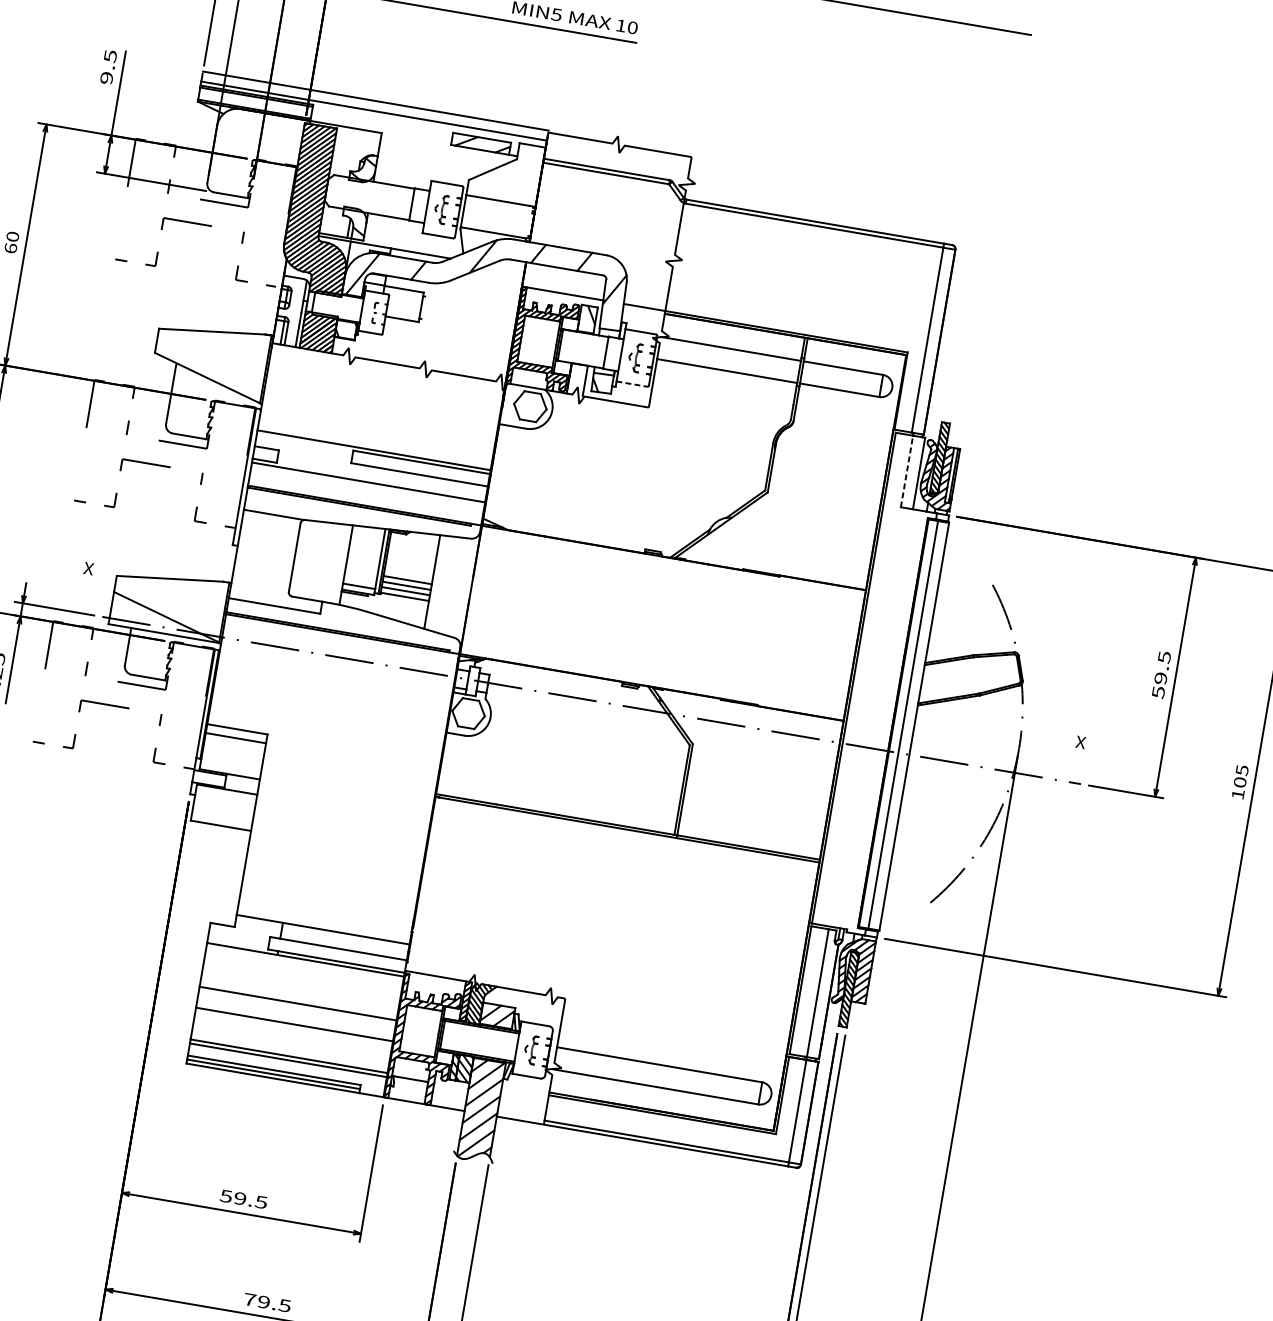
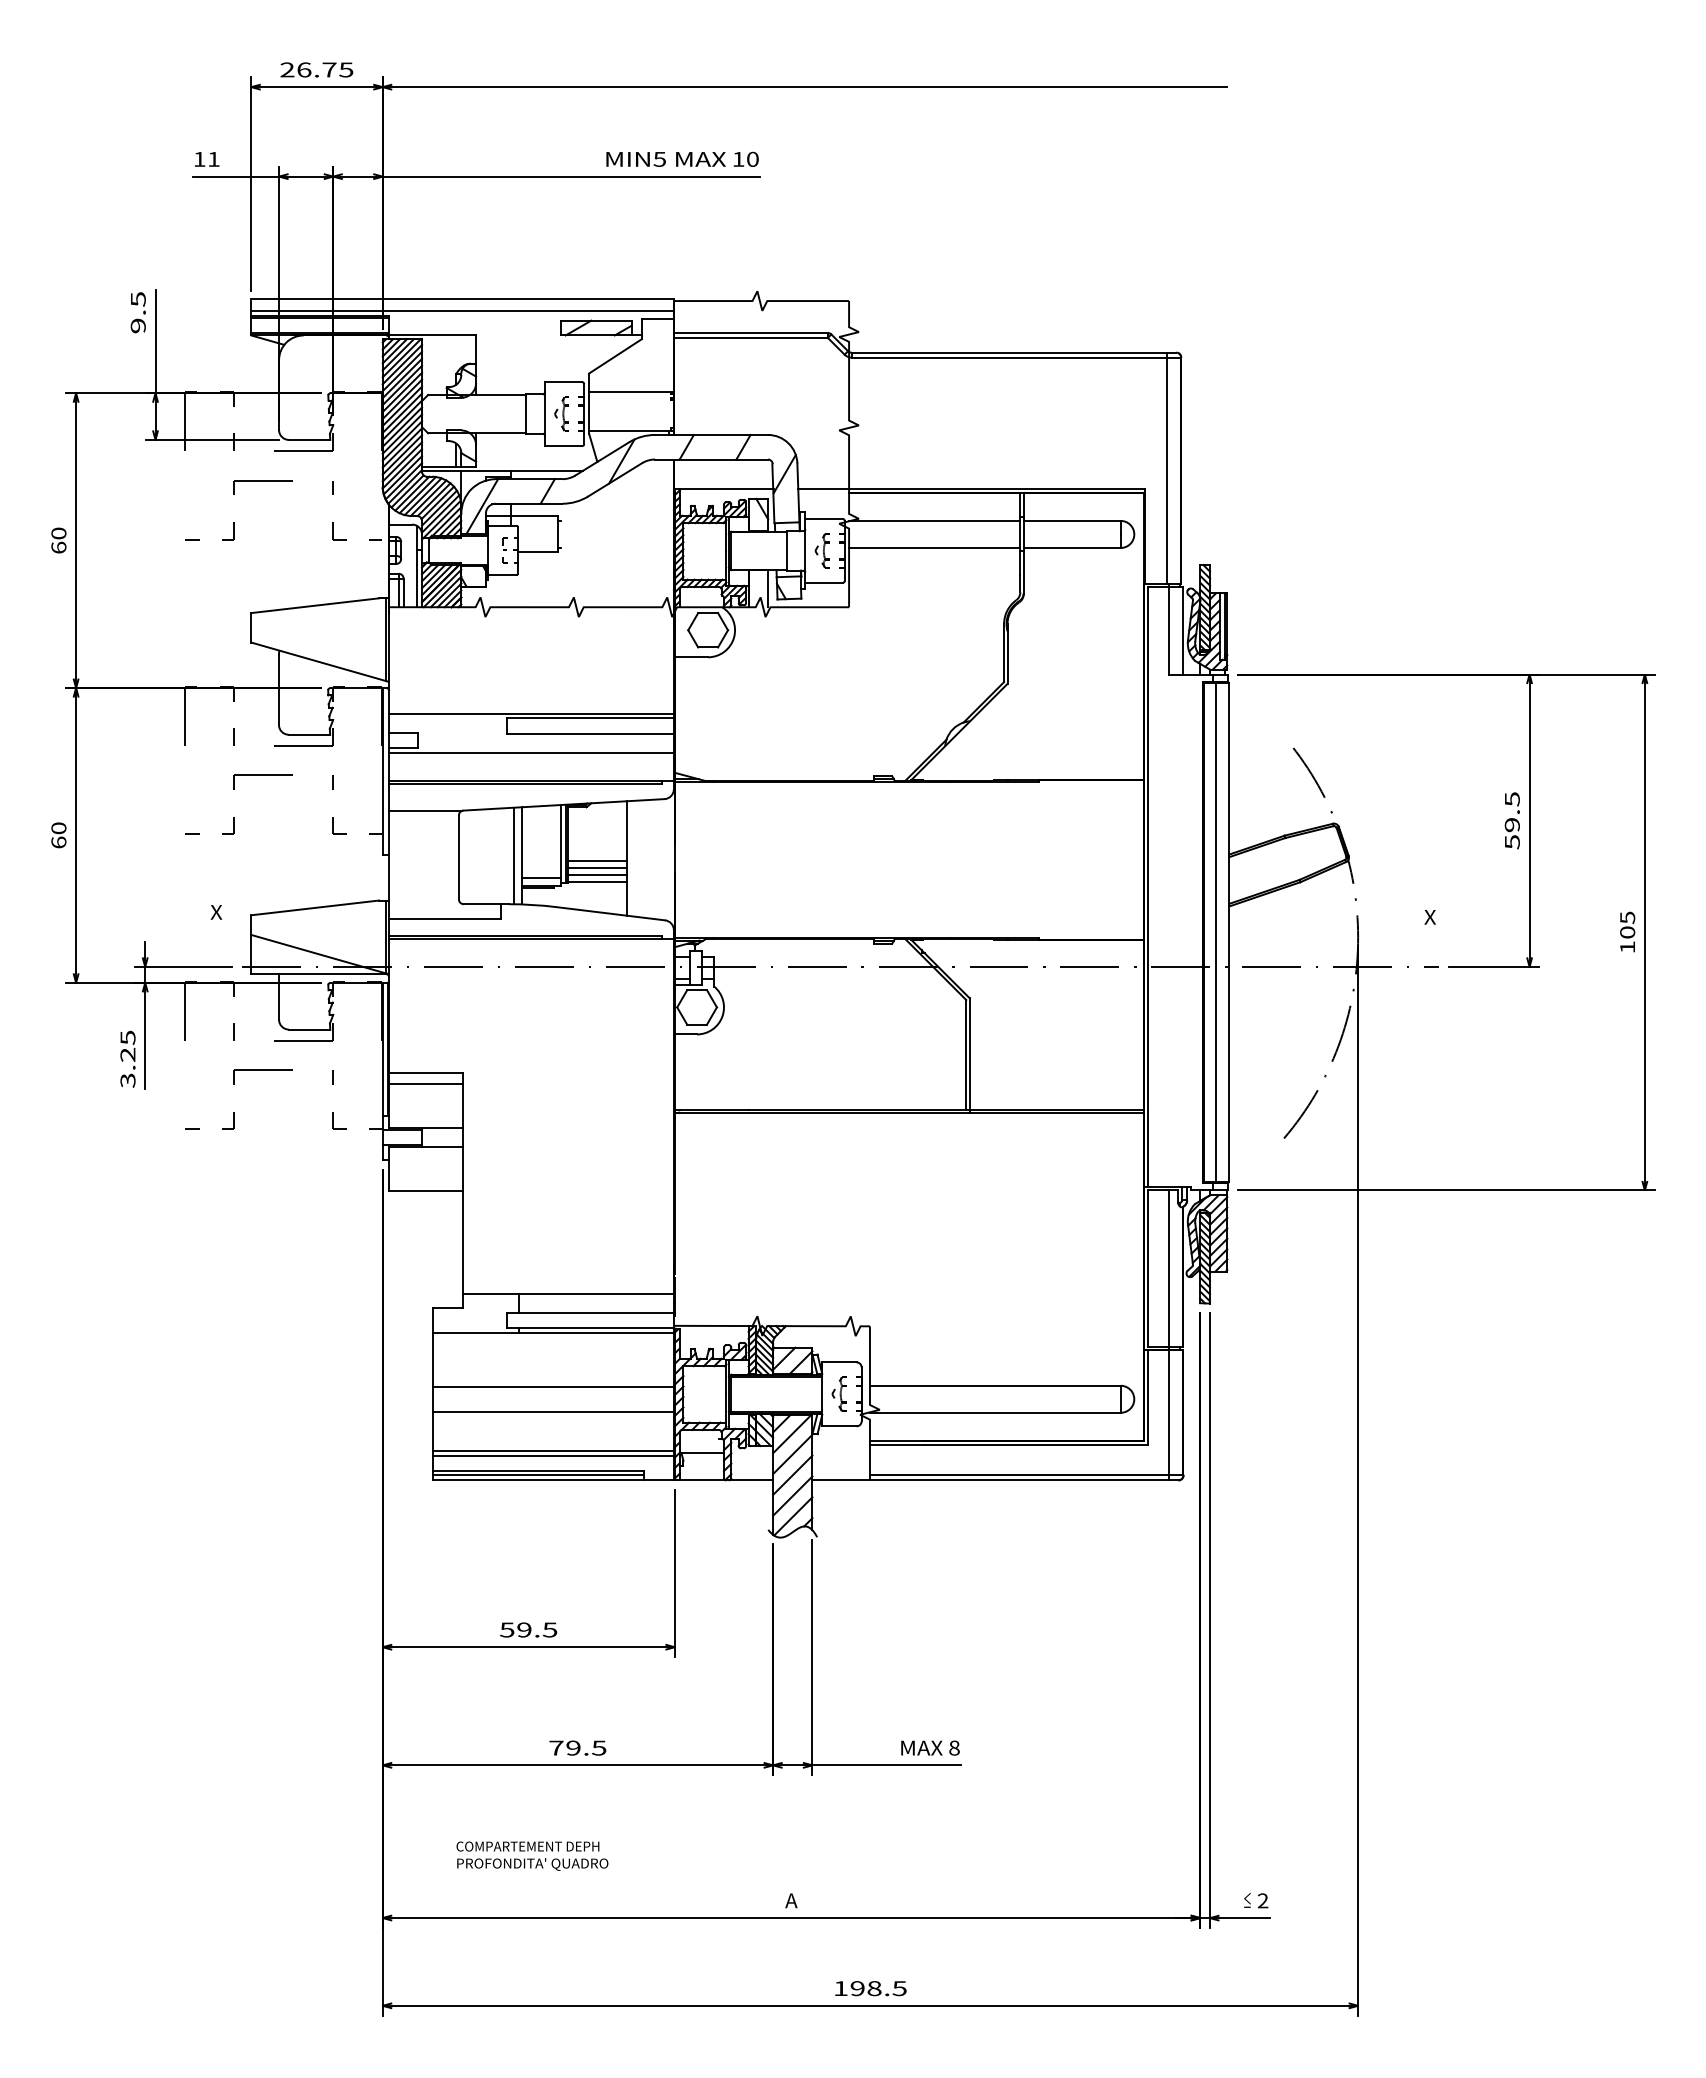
line: (632, 383) -> (824, 582), dashed -> solid
line: (906, 471) -> (1168, 630), dashed -> solid
line: (340, 563) -> (514, 855), added

